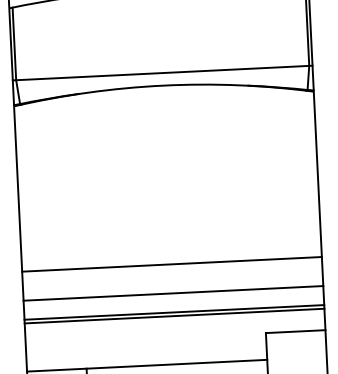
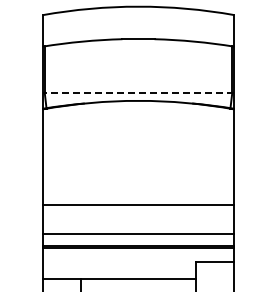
line: (162, 72) -> (138, 92), solid -> dashed
line: (172, 264) -> (138, 205), moved

